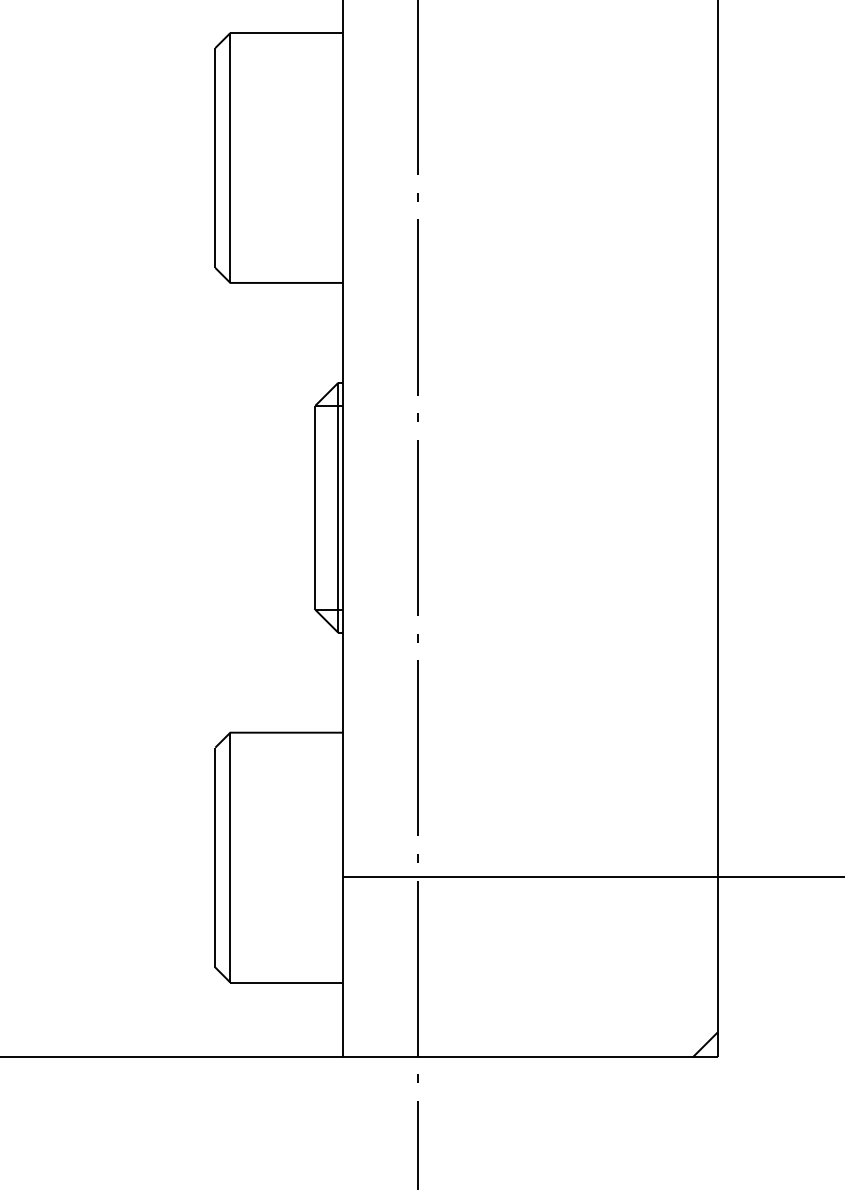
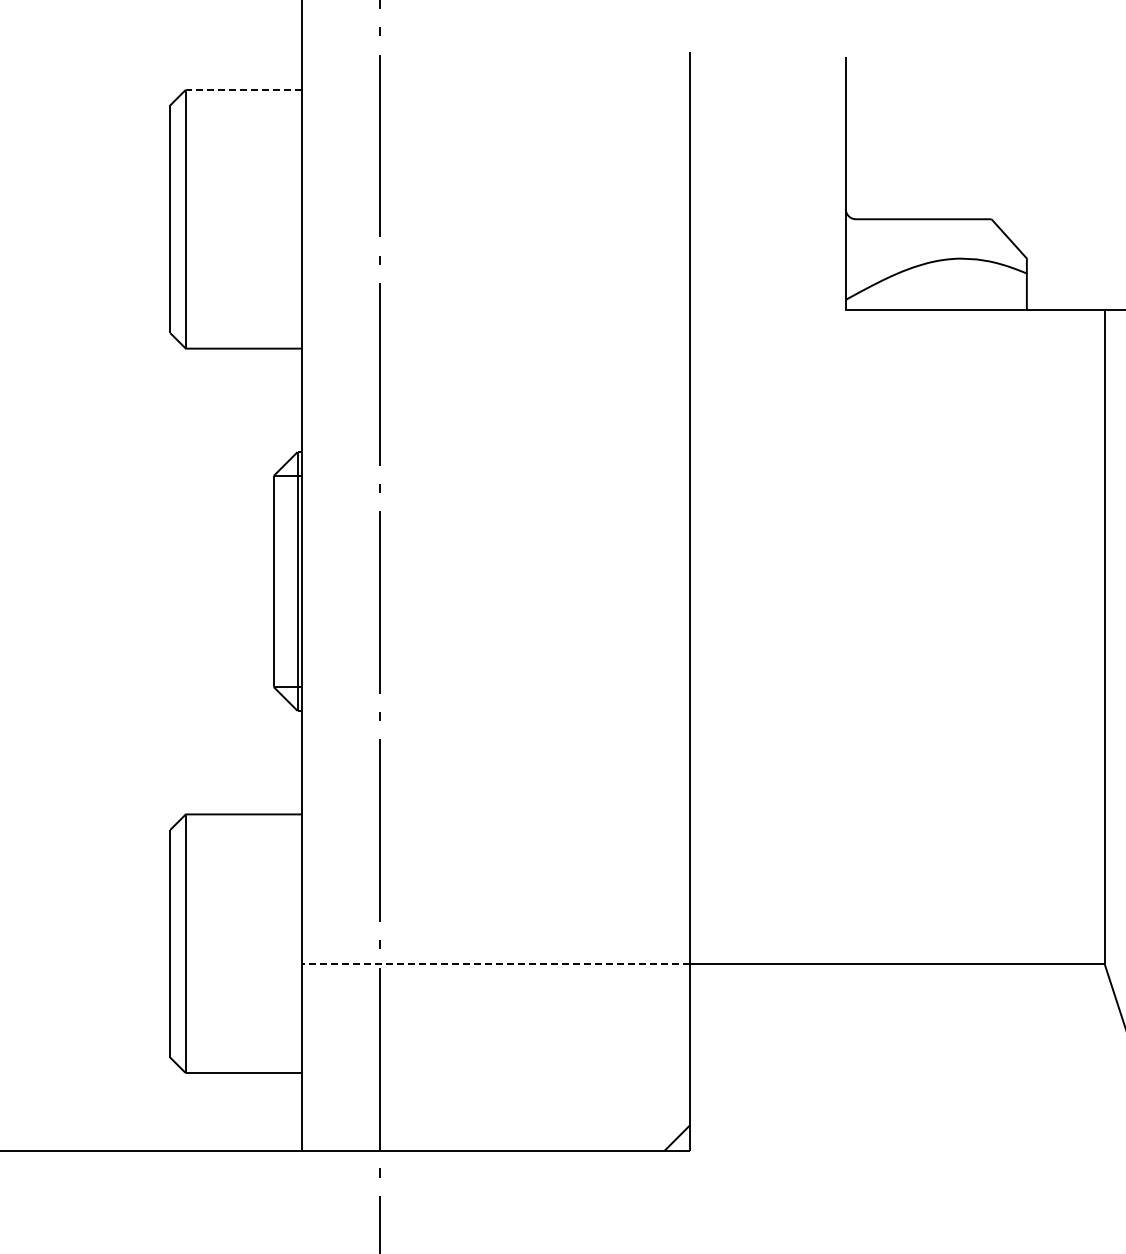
line: (286, 32) -> (243, 89), solid -> dashed
line: (529, 876) -> (495, 963), solid -> dashed

